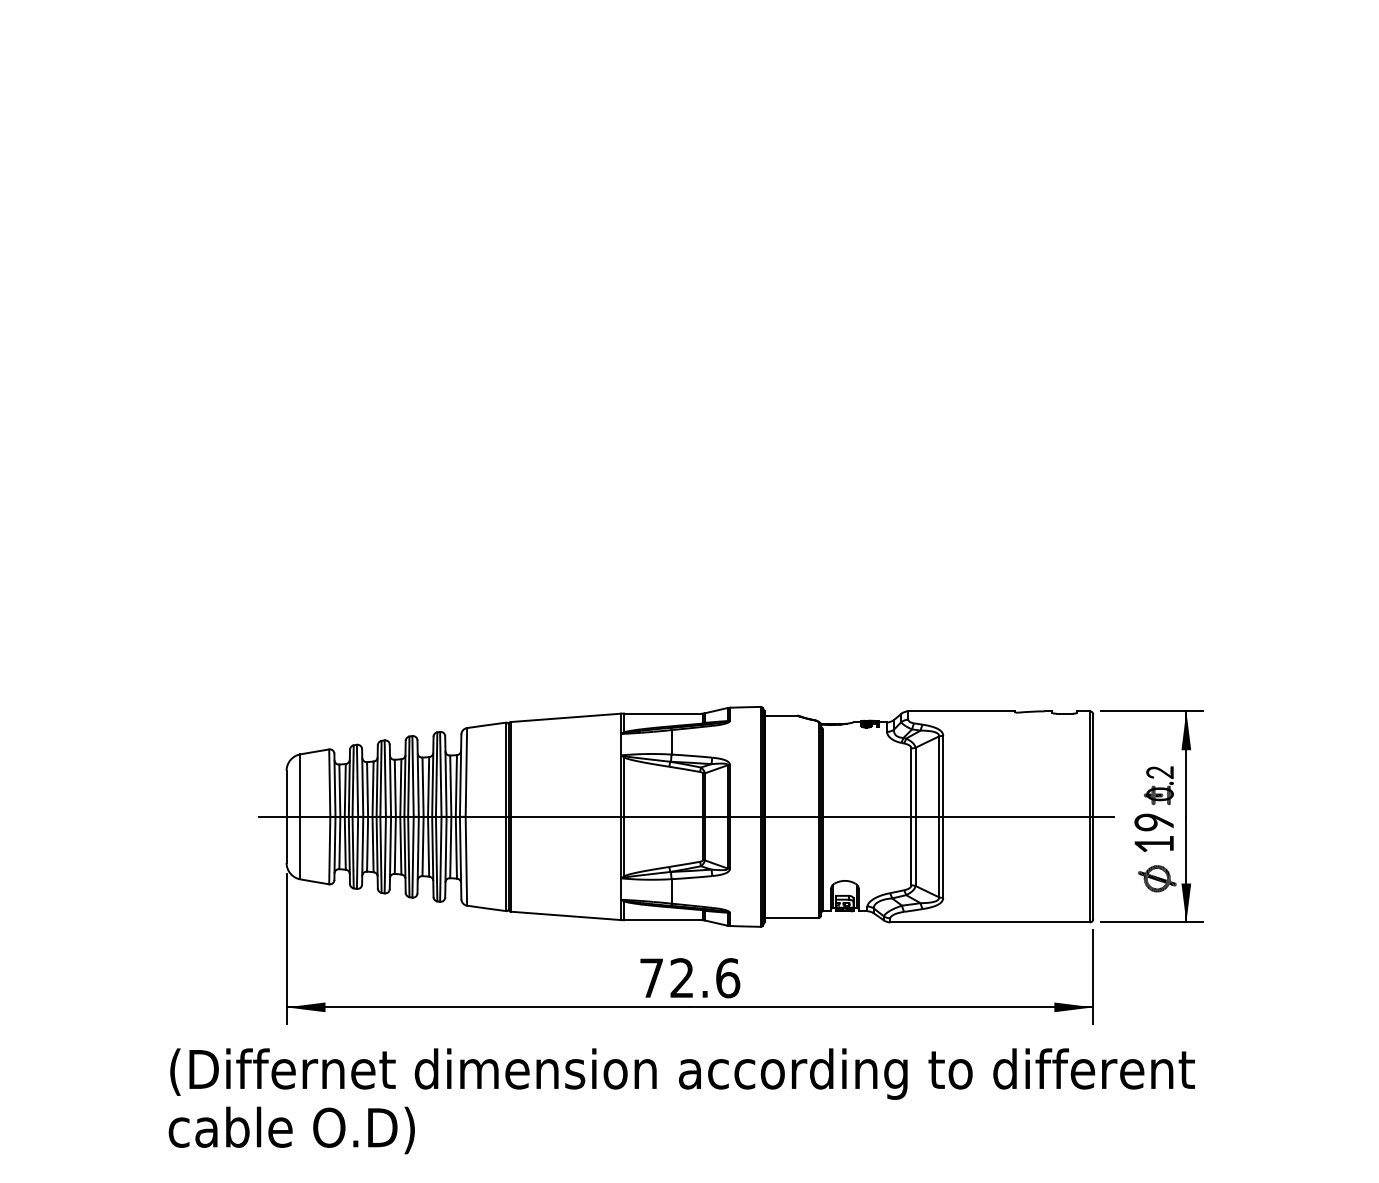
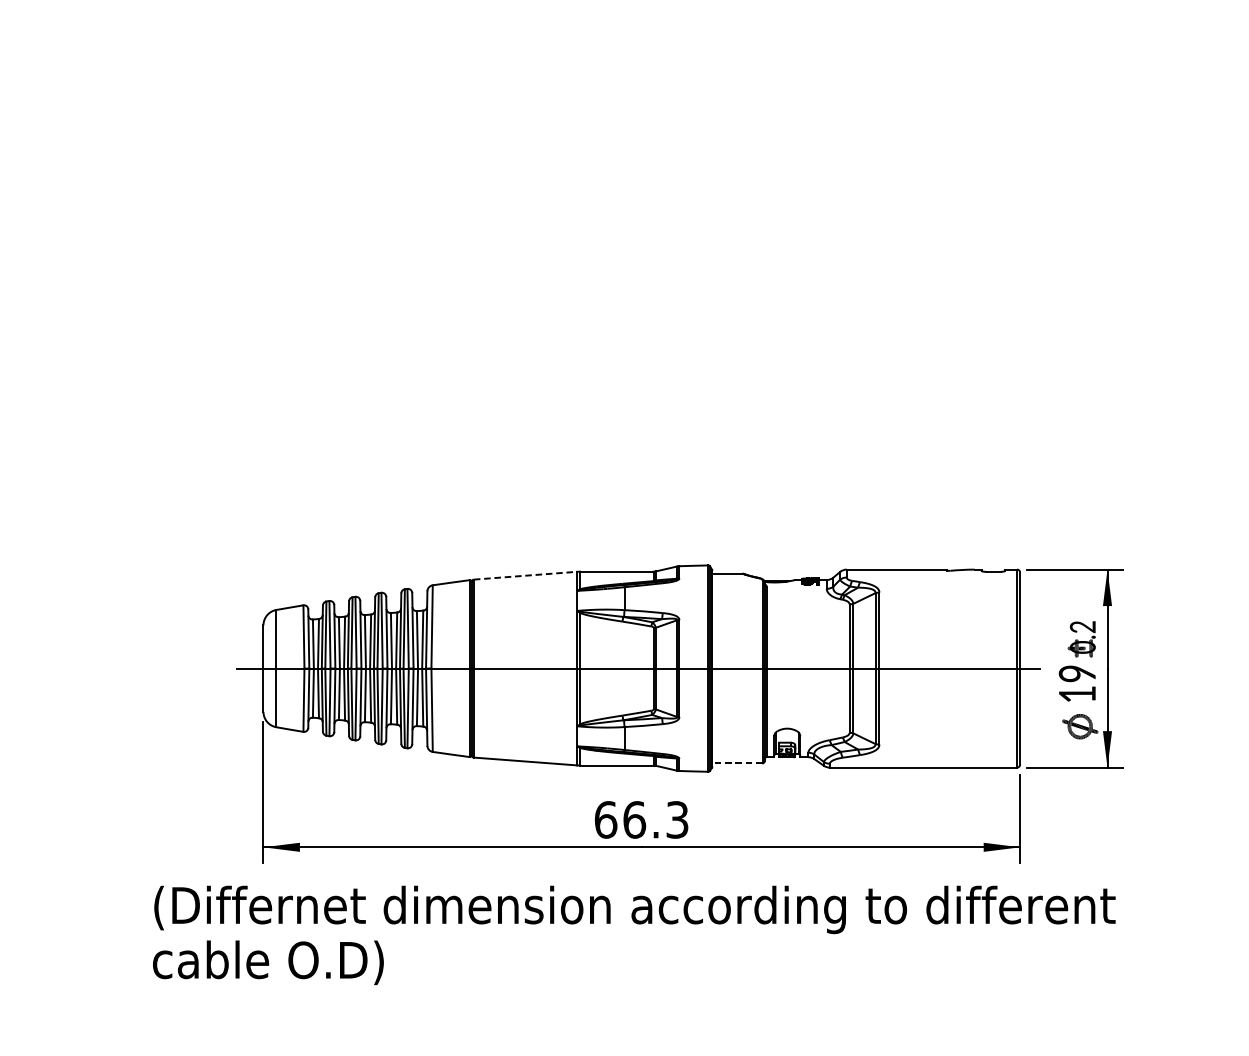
line: (566, 717) -> (526, 575), solid -> dashed
line: (791, 917) -> (737, 763), solid -> dashed
text: (690, 978) -> (642, 820), 72.6 -> 66.3

